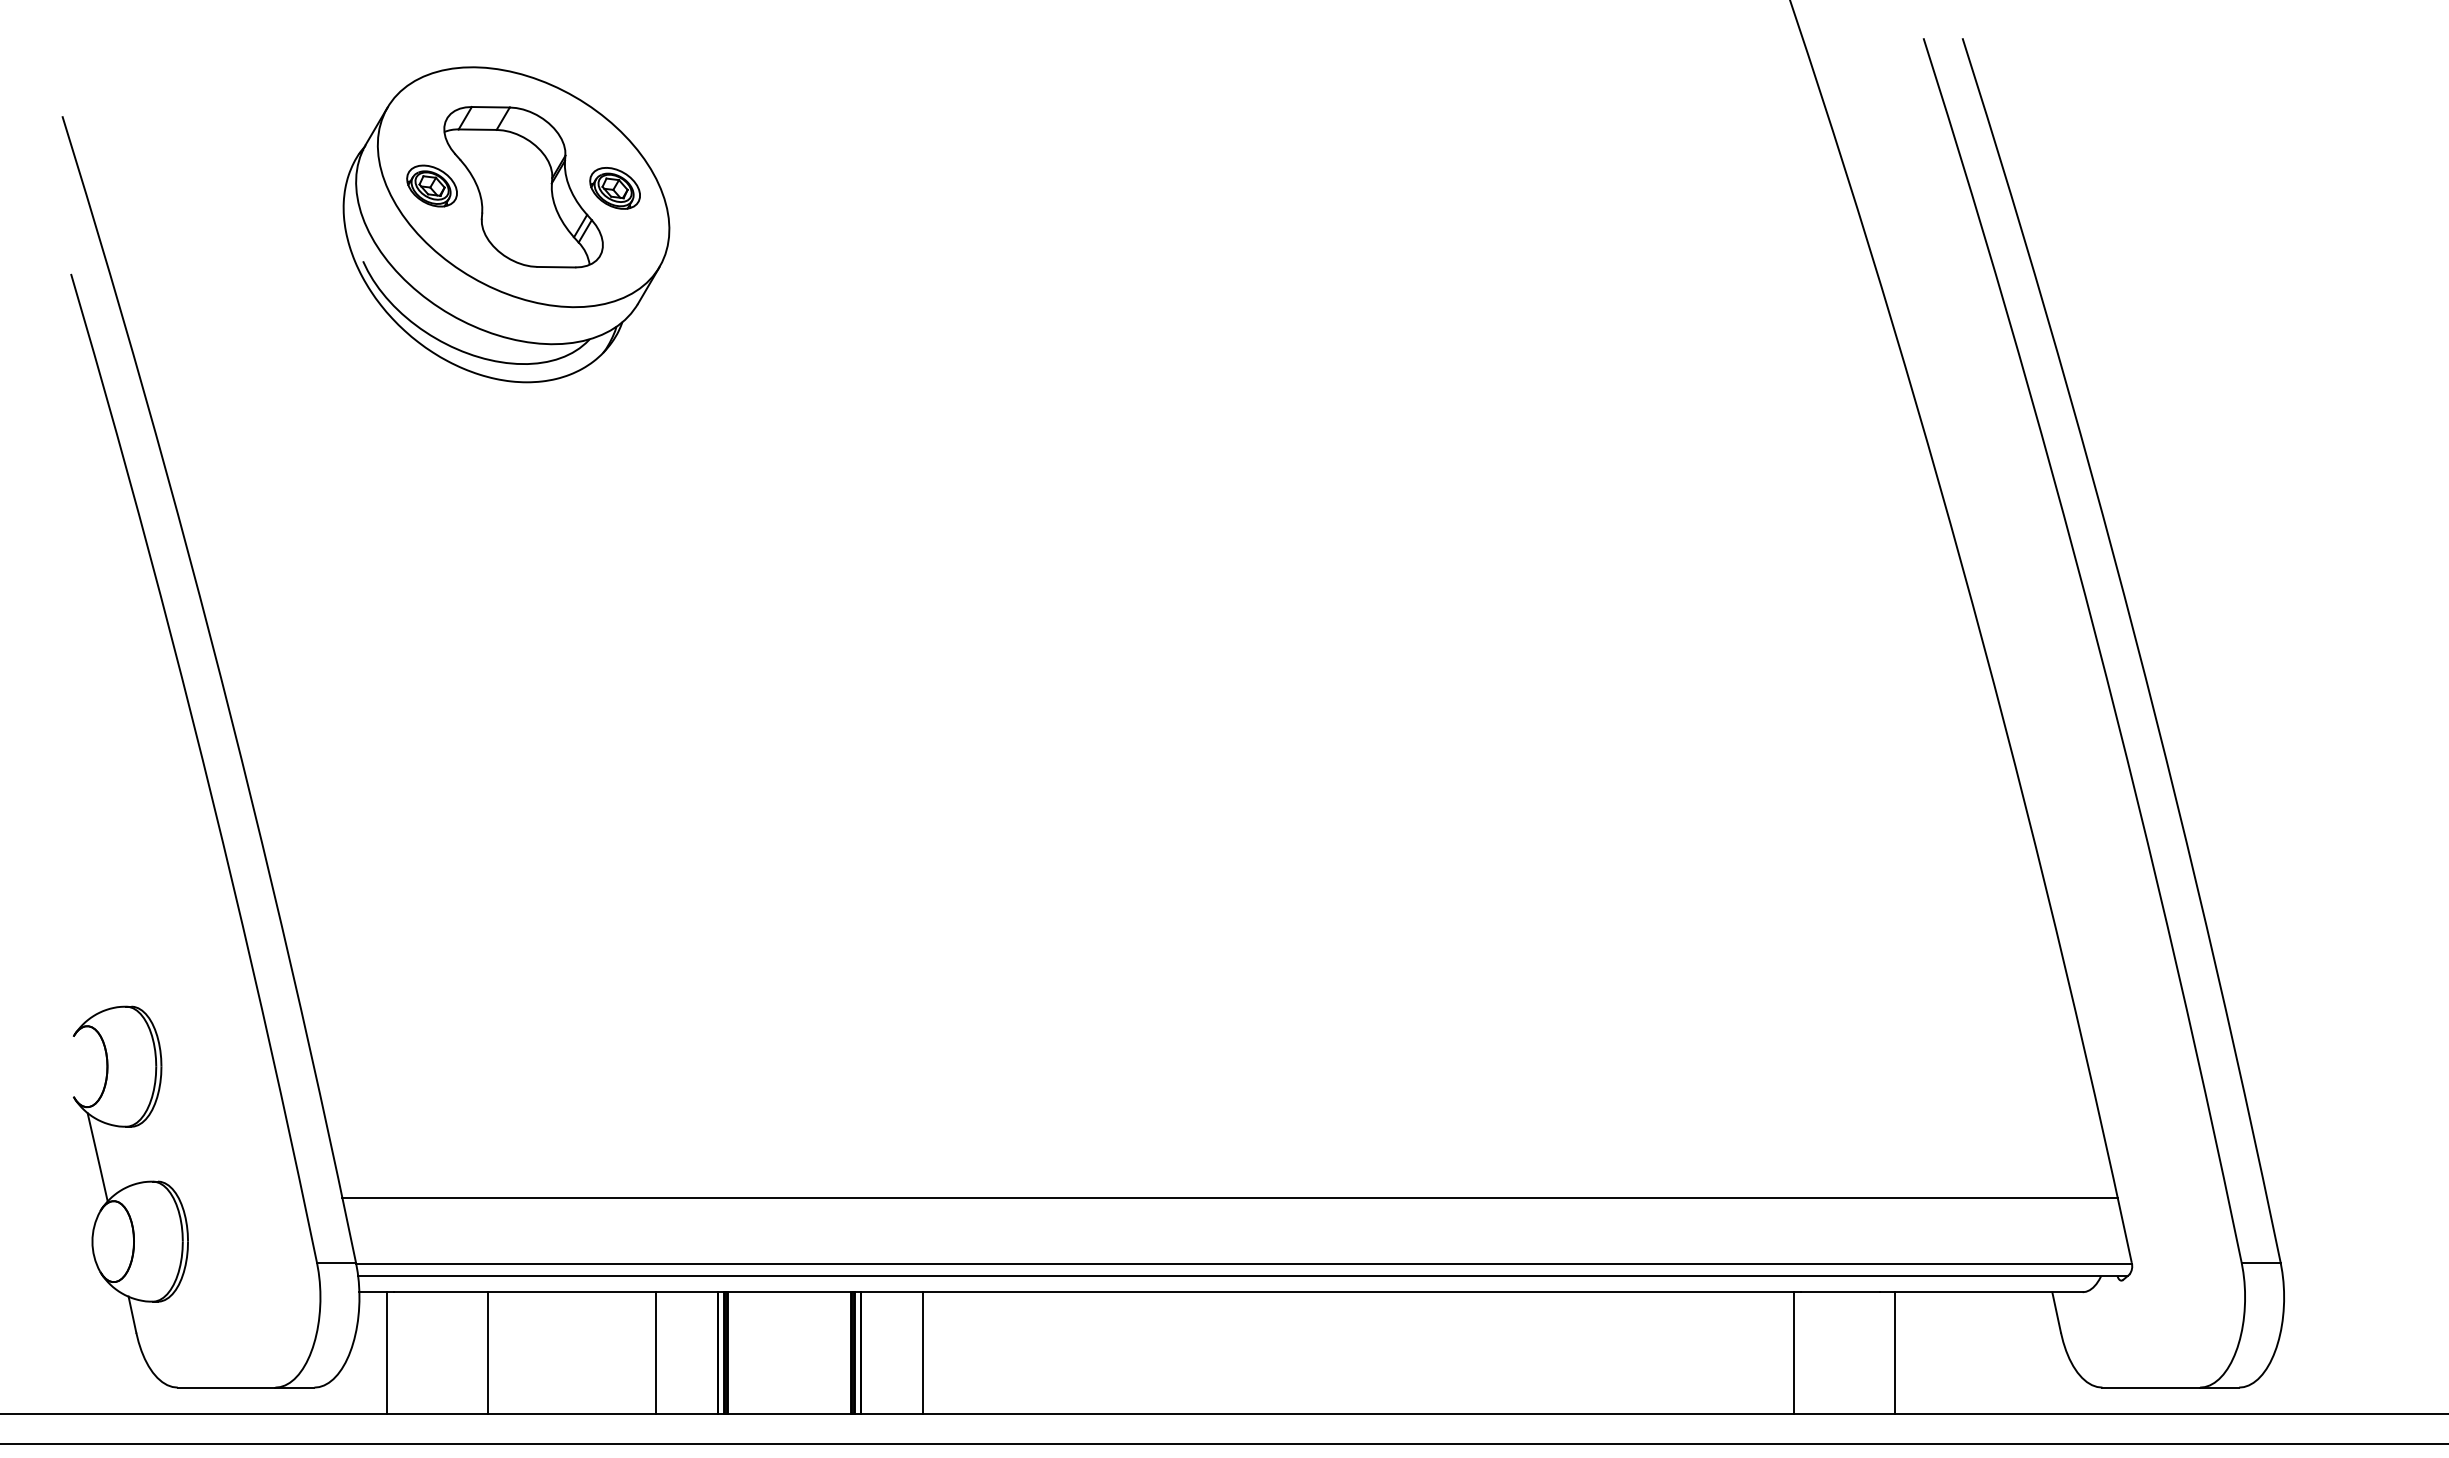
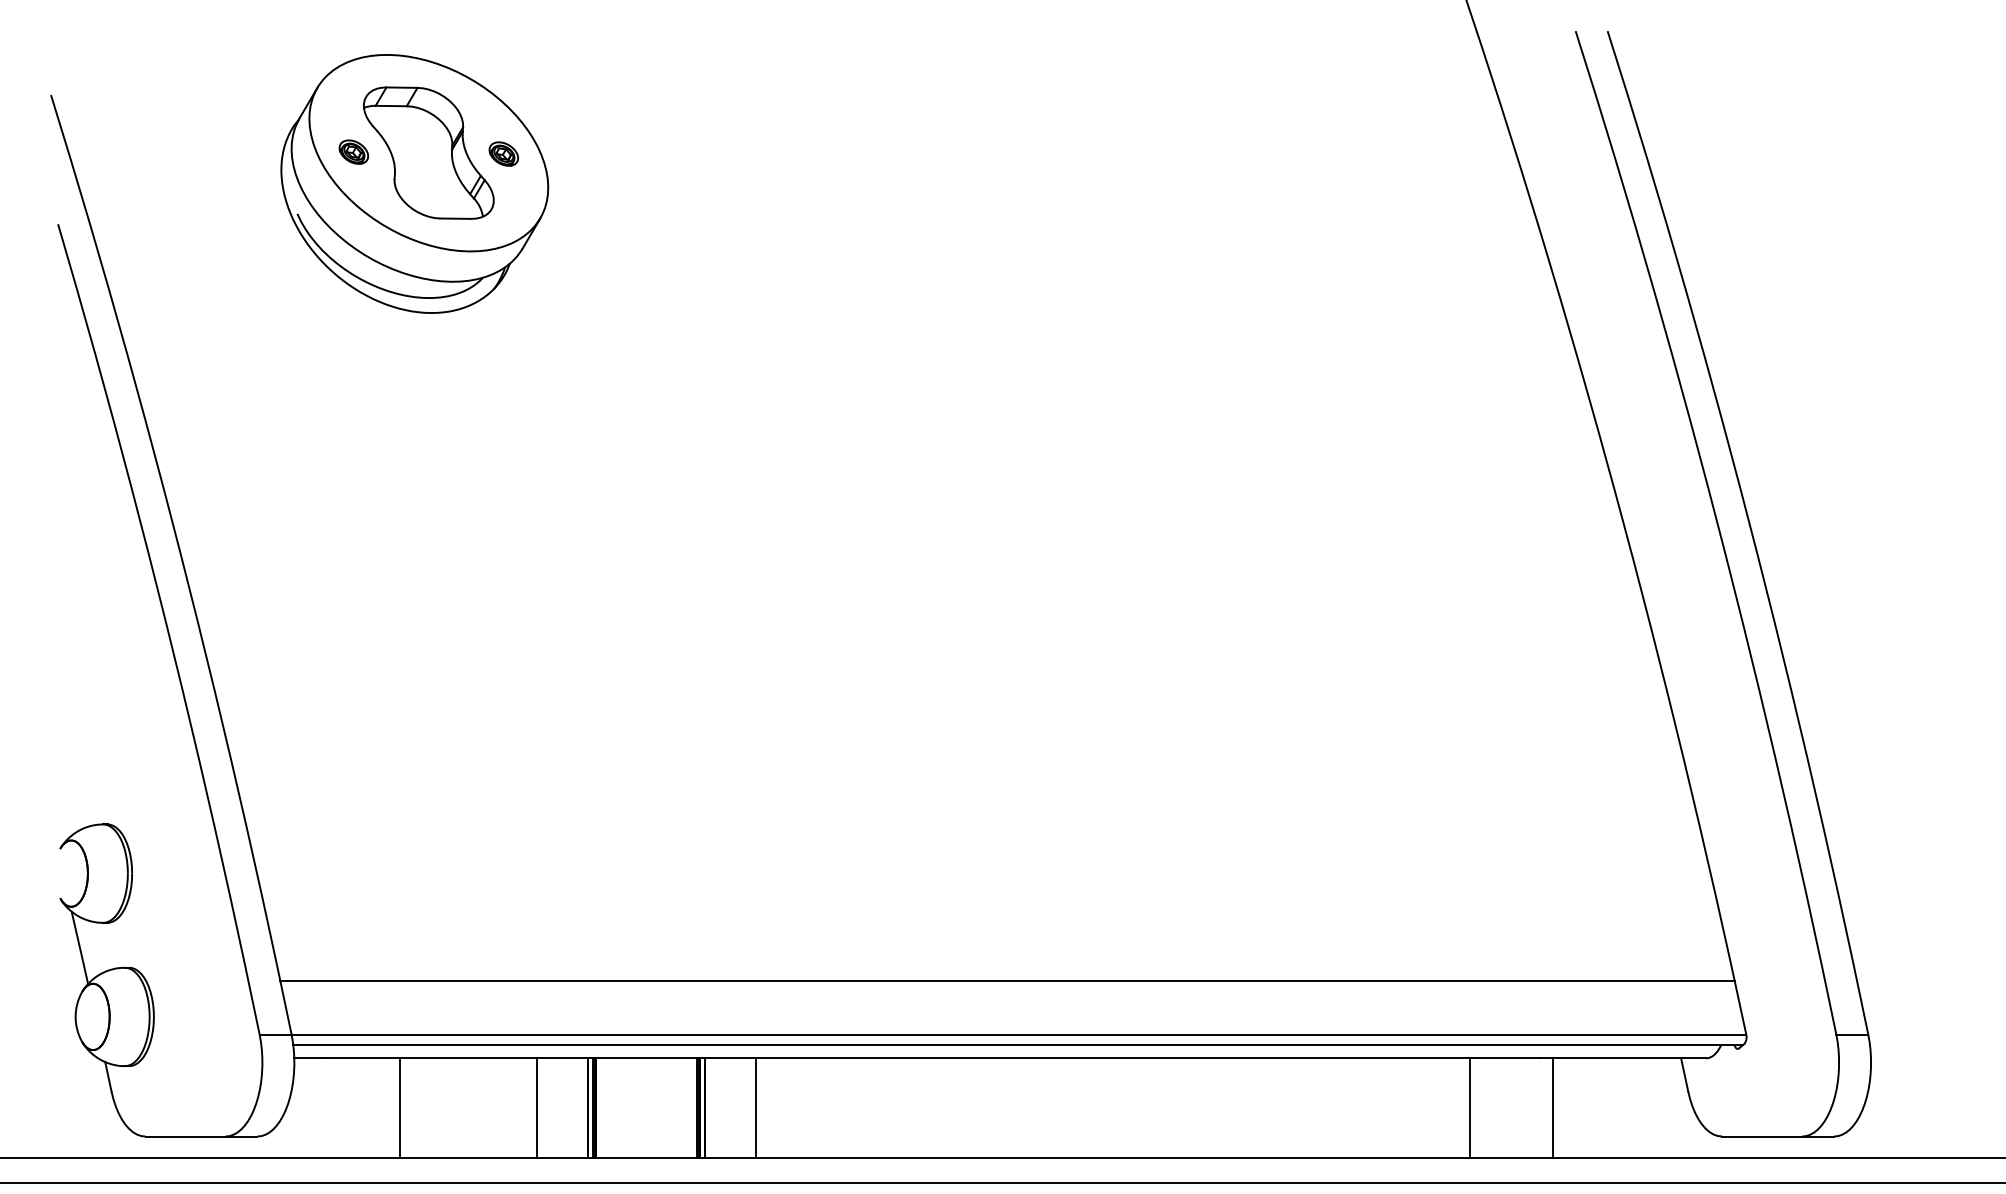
part: (431, 185) -> (353, 151), size x0.7
part: (614, 187) -> (503, 153), size x0.7
line: (386, 1353) -> (316, 1108), removed

